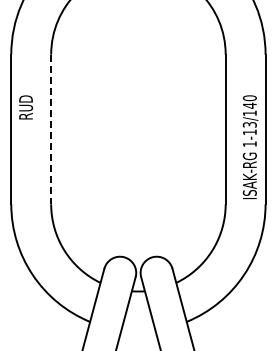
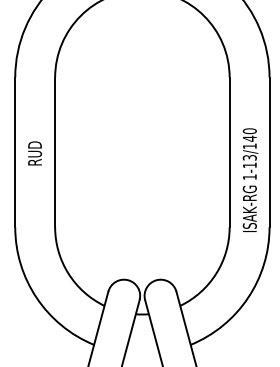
text: (25, 107) -> (34, 153), moved
line: (51, 129) -> (55, 152), dashed -> solid
text: (250, 146) -> (250, 179), moved

